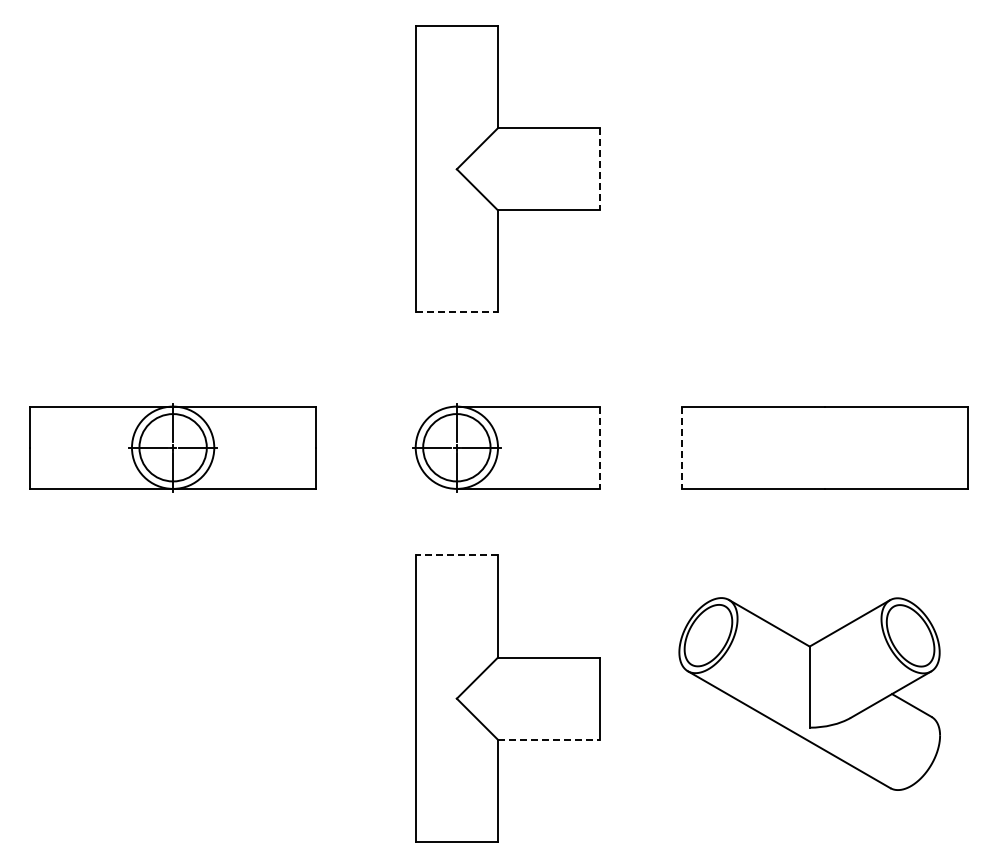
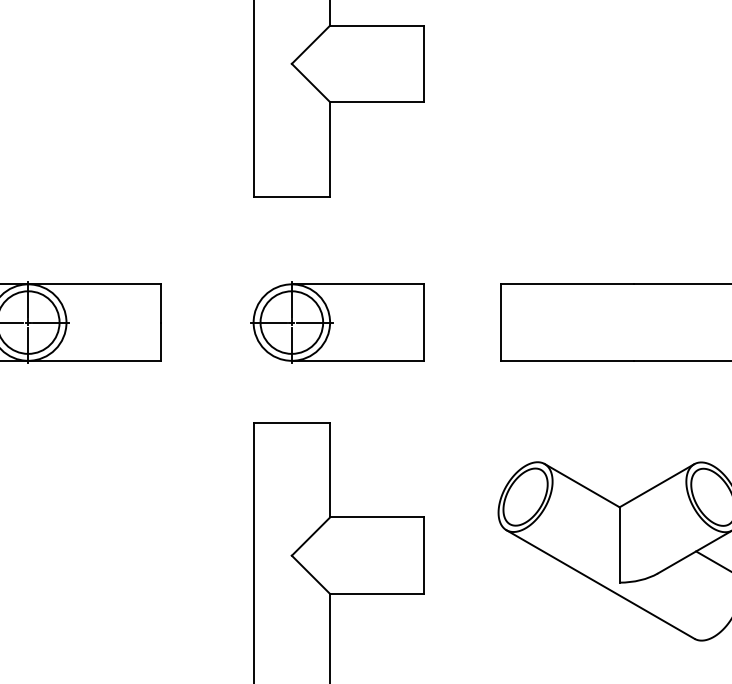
line: (599, 169) -> (424, 64), dashed -> solid
line: (457, 312) -> (292, 196), dashed -> solid
line: (599, 448) -> (424, 323), dashed -> solid
line: (681, 448) -> (500, 323), dashed -> solid
line: (456, 555) -> (291, 422), dashed -> solid
line: (548, 739) -> (376, 593), dashed -> solid

